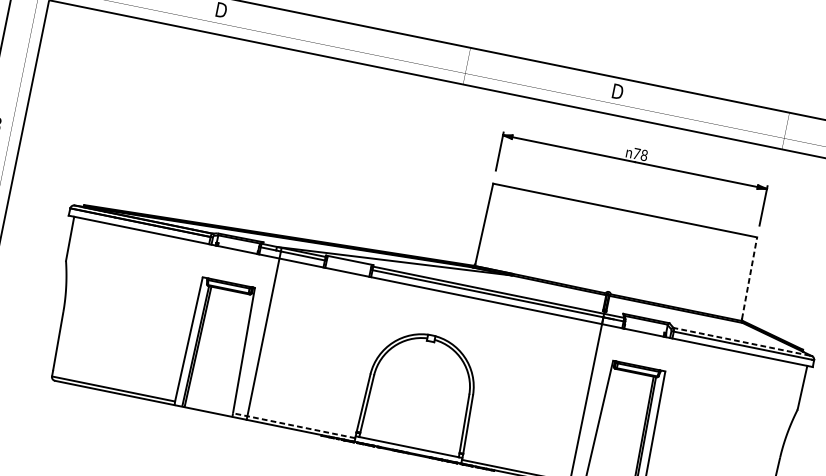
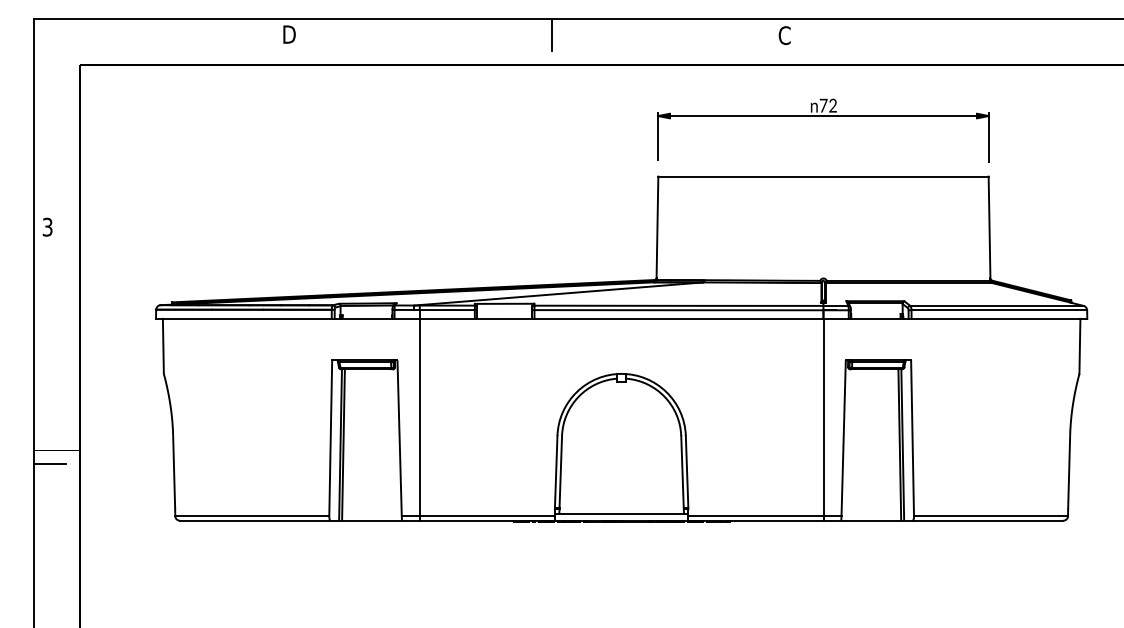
line: (431, 52) -> (552, 34), added
text: (616, 91) -> (784, 35), D -> C
text: (643, 155) -> (832, 106), 78 -> 72
line: (749, 278) -> (989, 227), dashed -> solid
line: (741, 341) -> (995, 305), dashed -> solid
line: (294, 426) -> (478, 516), dashed -> solid

